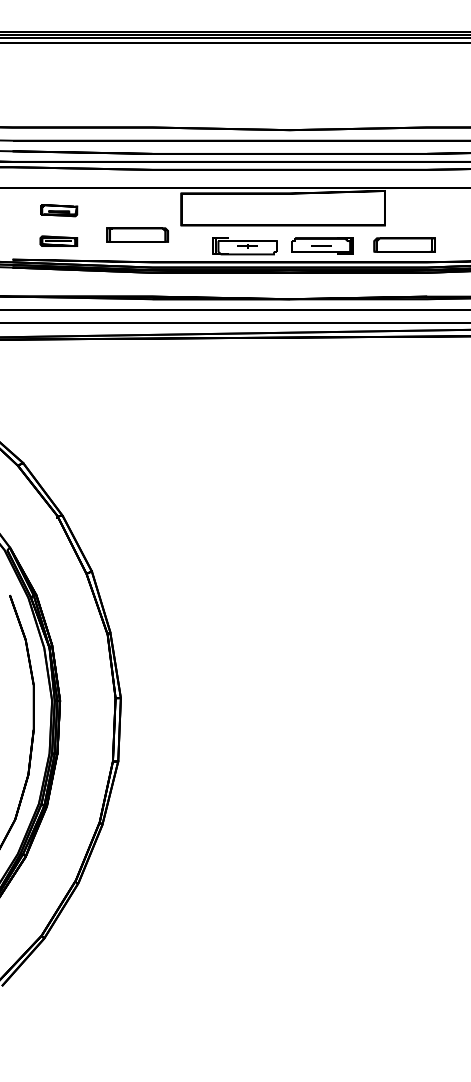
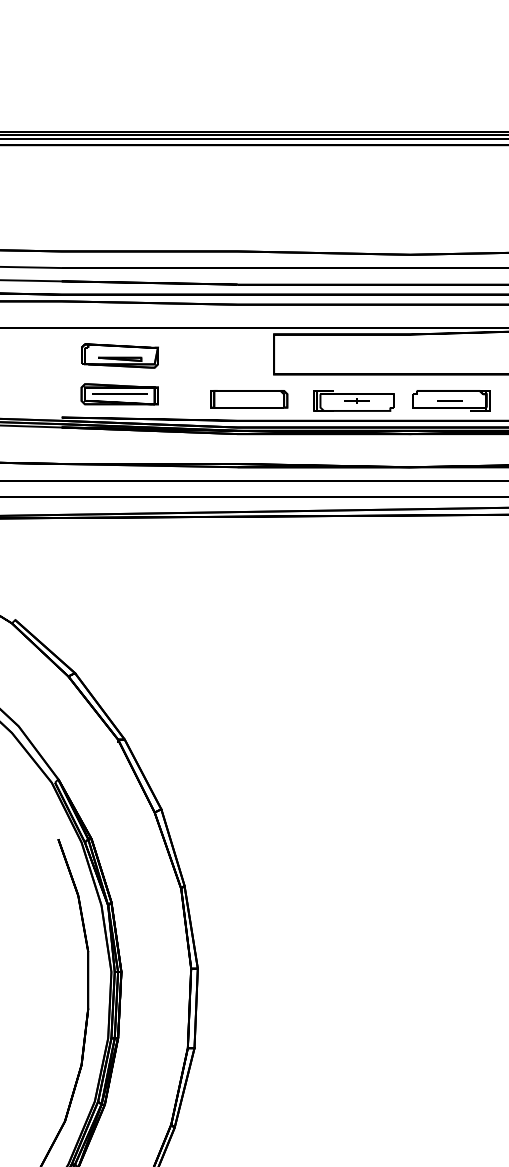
part: (58, 210) -> (119, 355), size x1.67
part: (137, 234) -> (248, 398), moved
part: (58, 241) -> (119, 394), size x1.67

